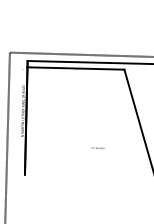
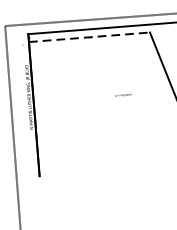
line: (76, 68) -> (90, 37), solid -> dashed
text: (97, 148) -> (122, 95), moved

